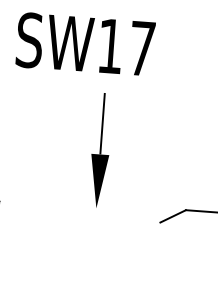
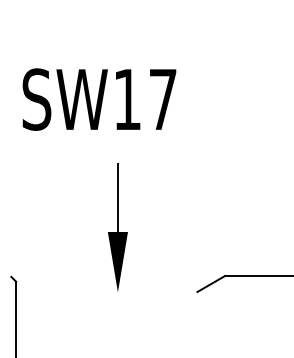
part: (100, 150) -> (117, 227), moved

